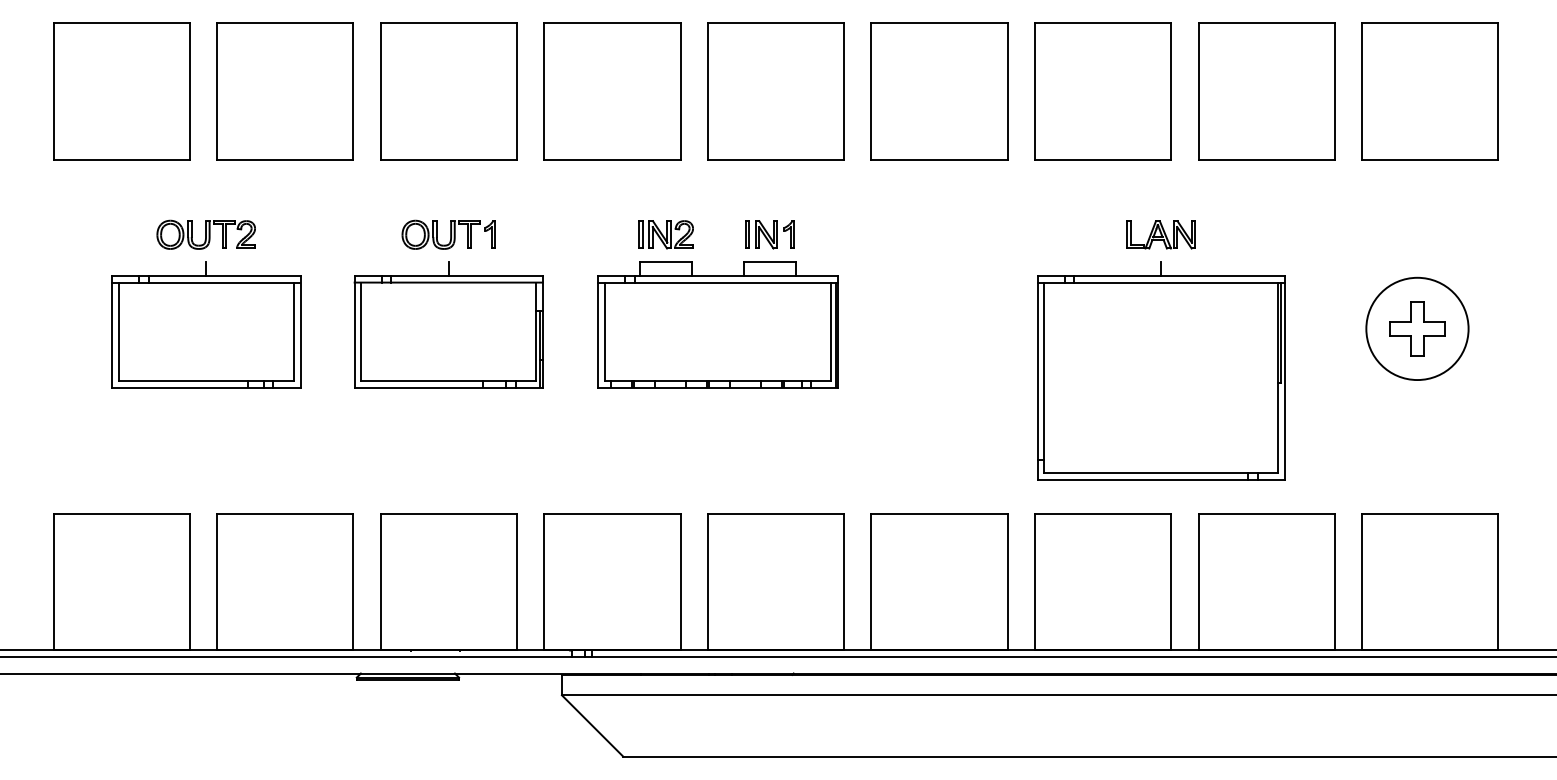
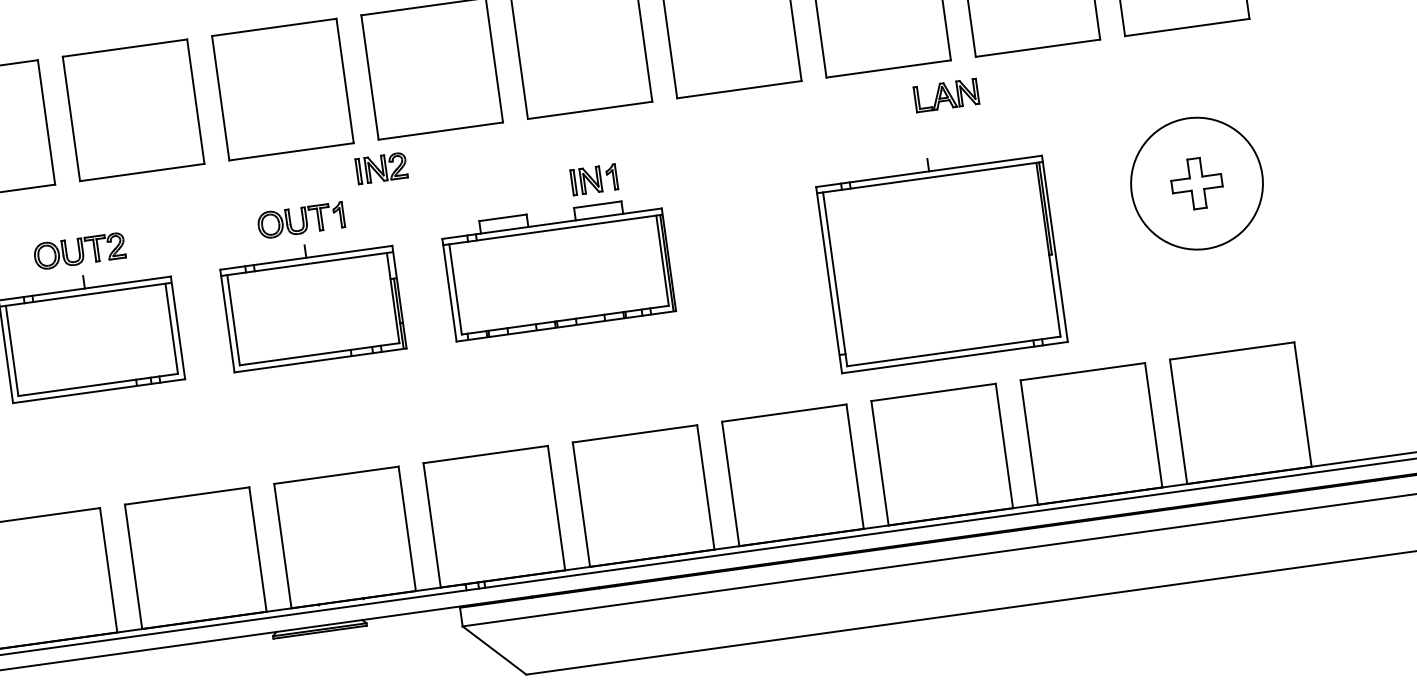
part: (665, 234) -> (380, 168), moved
part: (1160, 234) -> (945, 95), moved
circle: (1417, 328) -> (1197, 183), size x1.4
part: (1161, 370) -> (941, 257), moved

